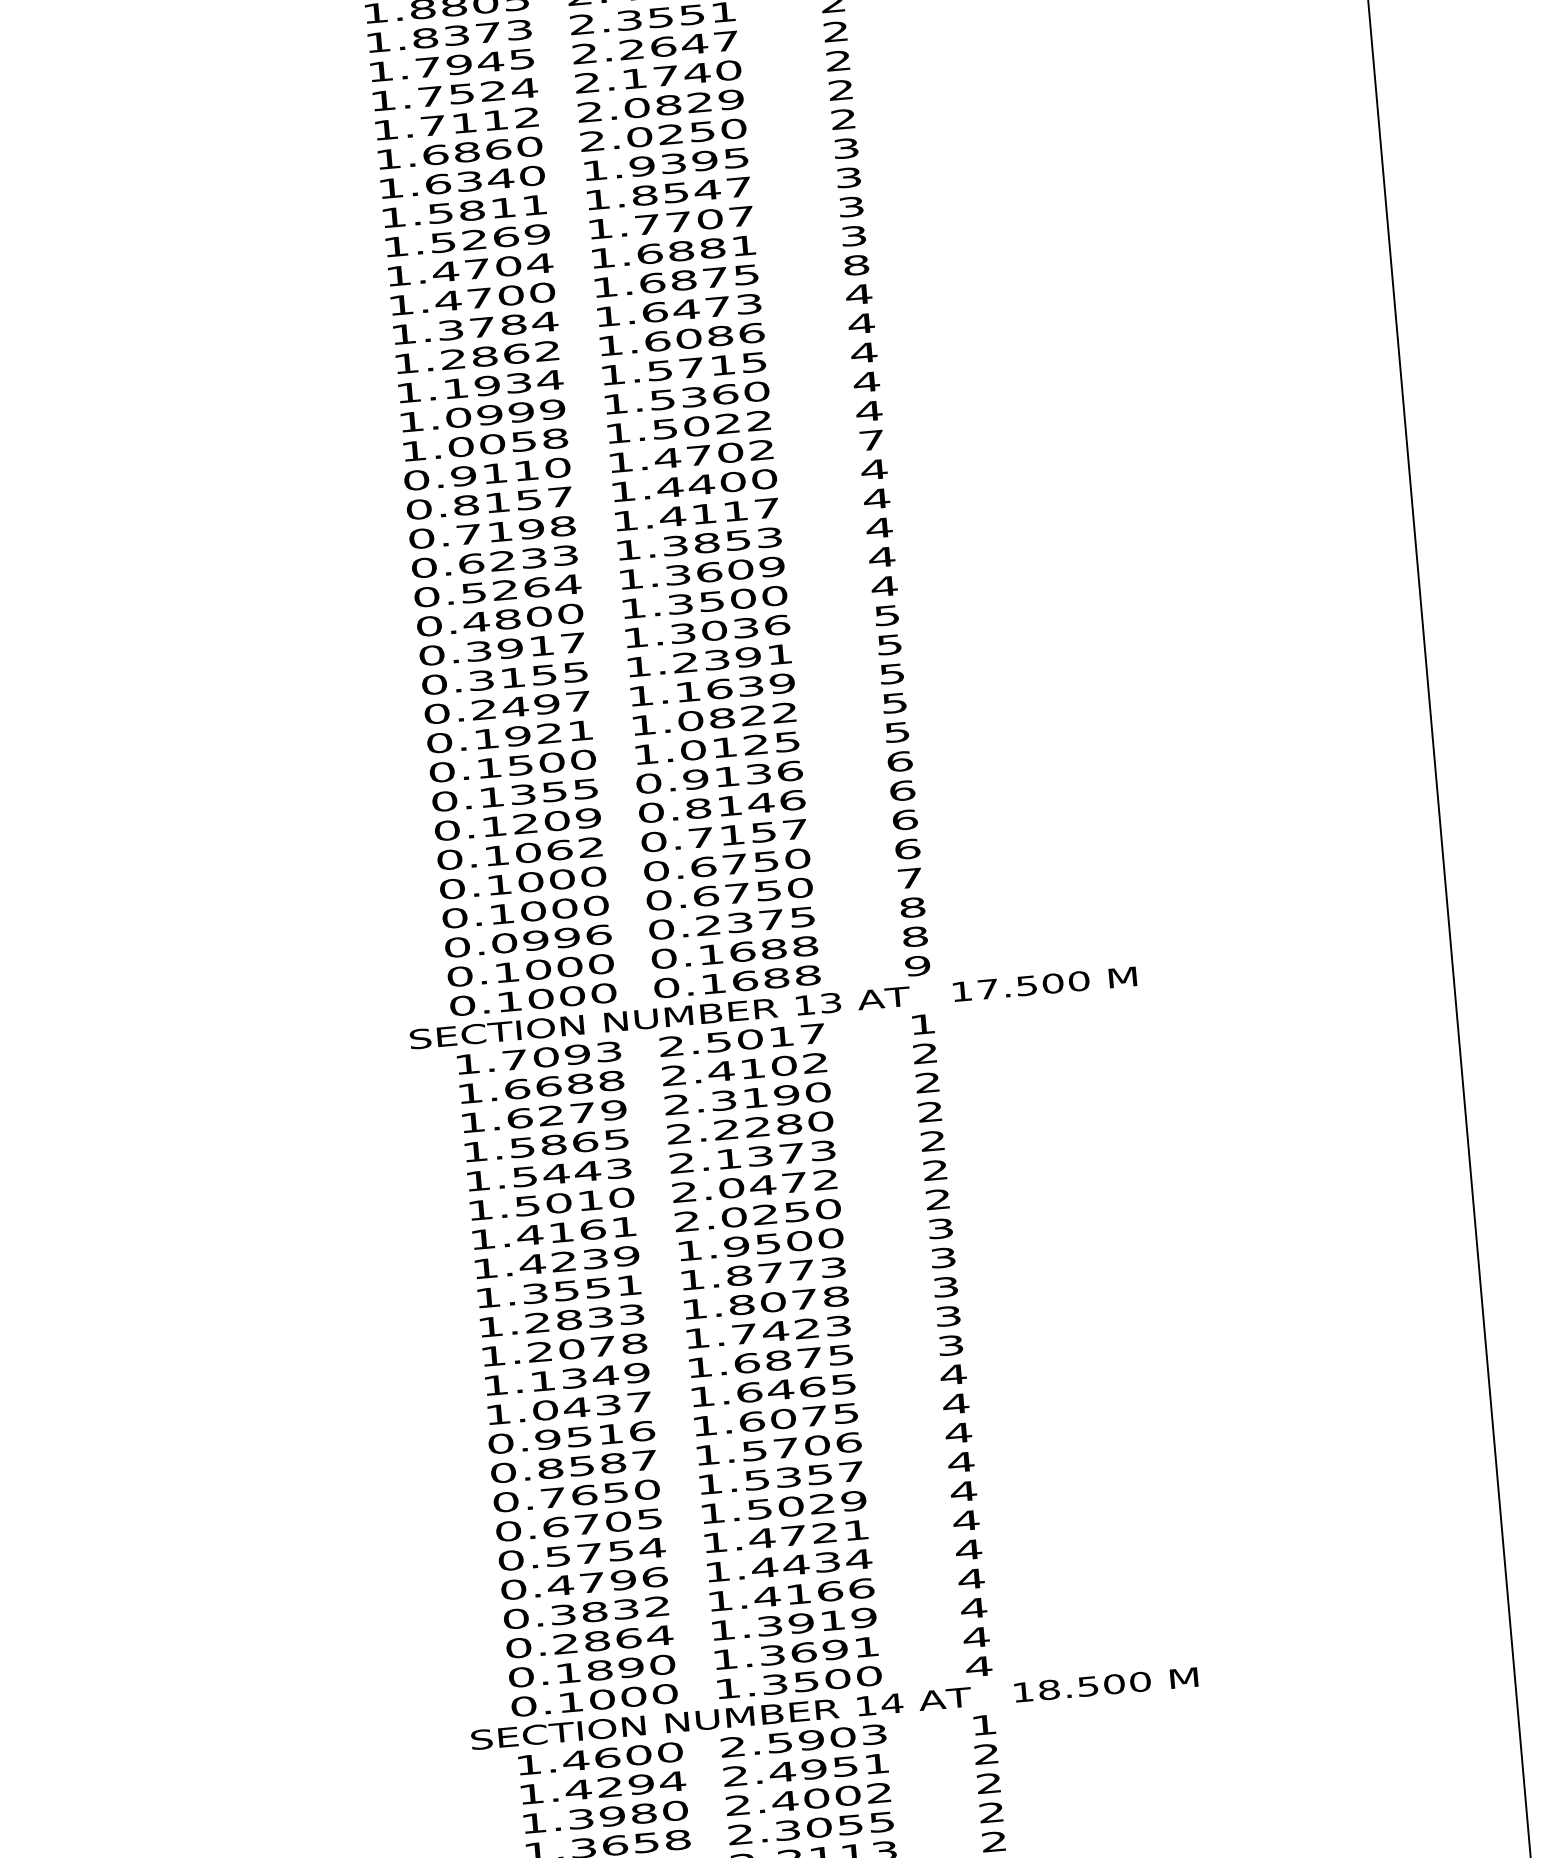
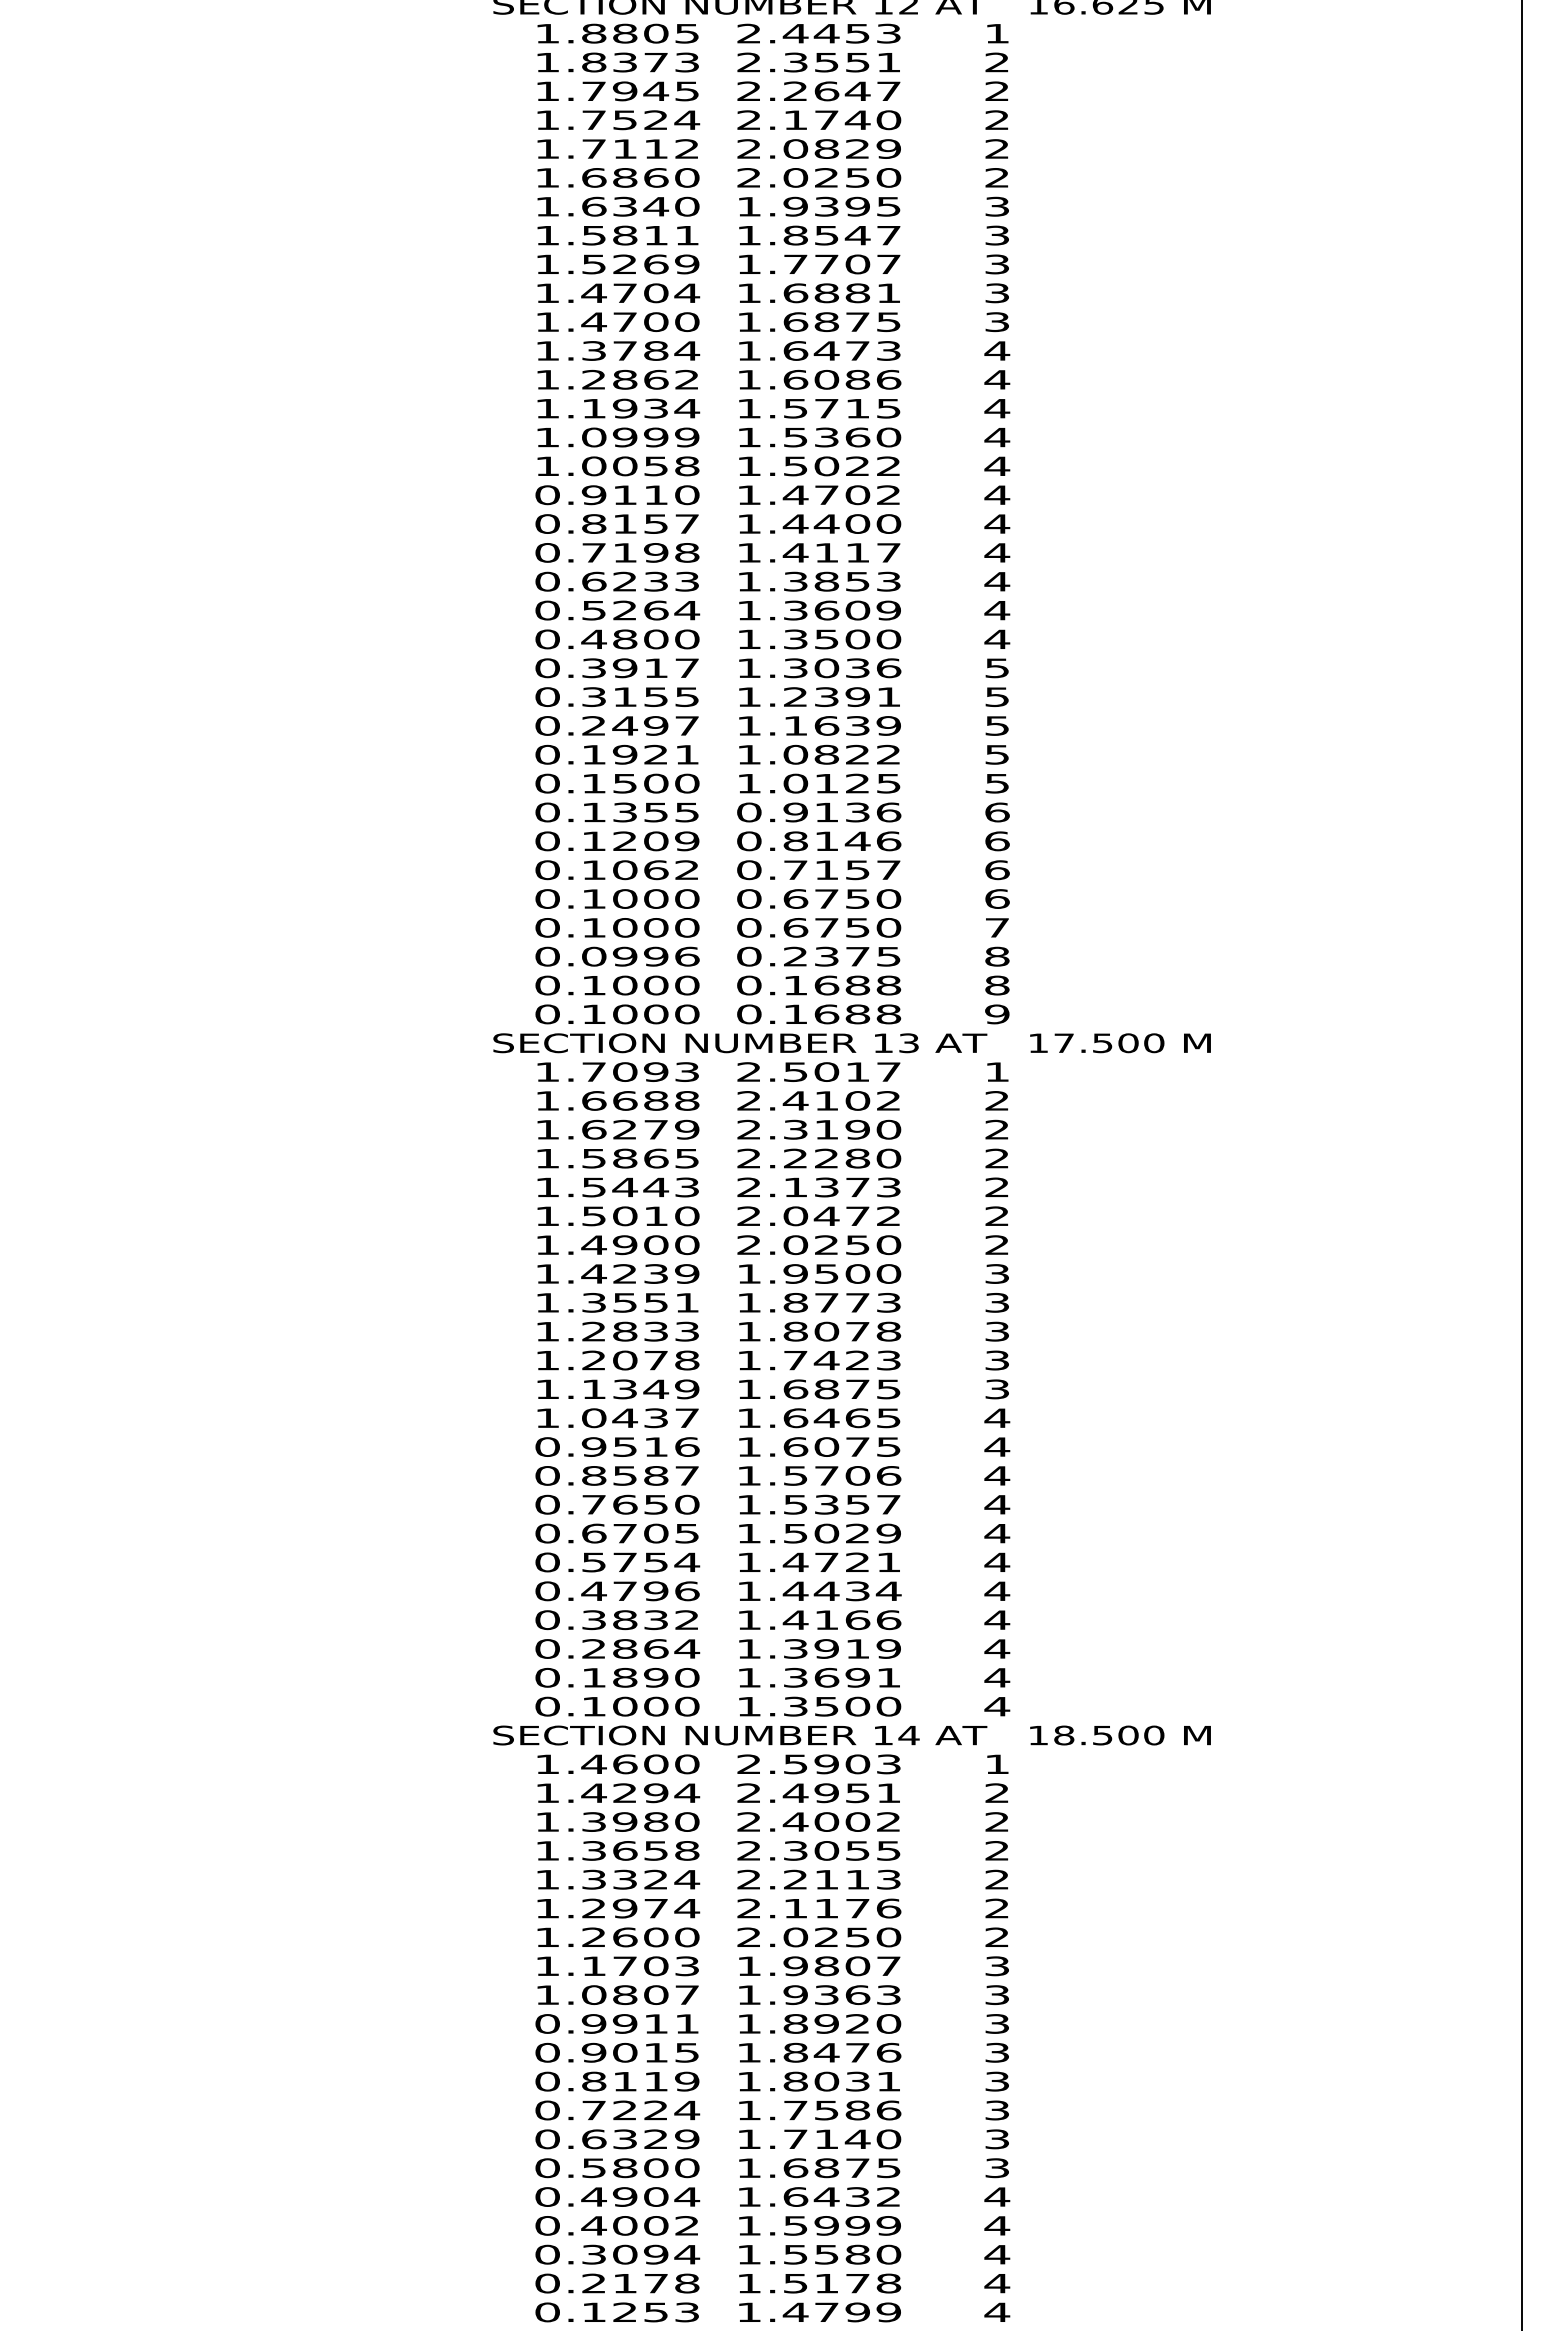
text: (856, 265) -> (997, 322), 8 -> 3
text: (871, 439) -> (997, 494), 7 -> 4
text: (593, 1230) -> (656, 1245), 1.4161 -> 1.4900

